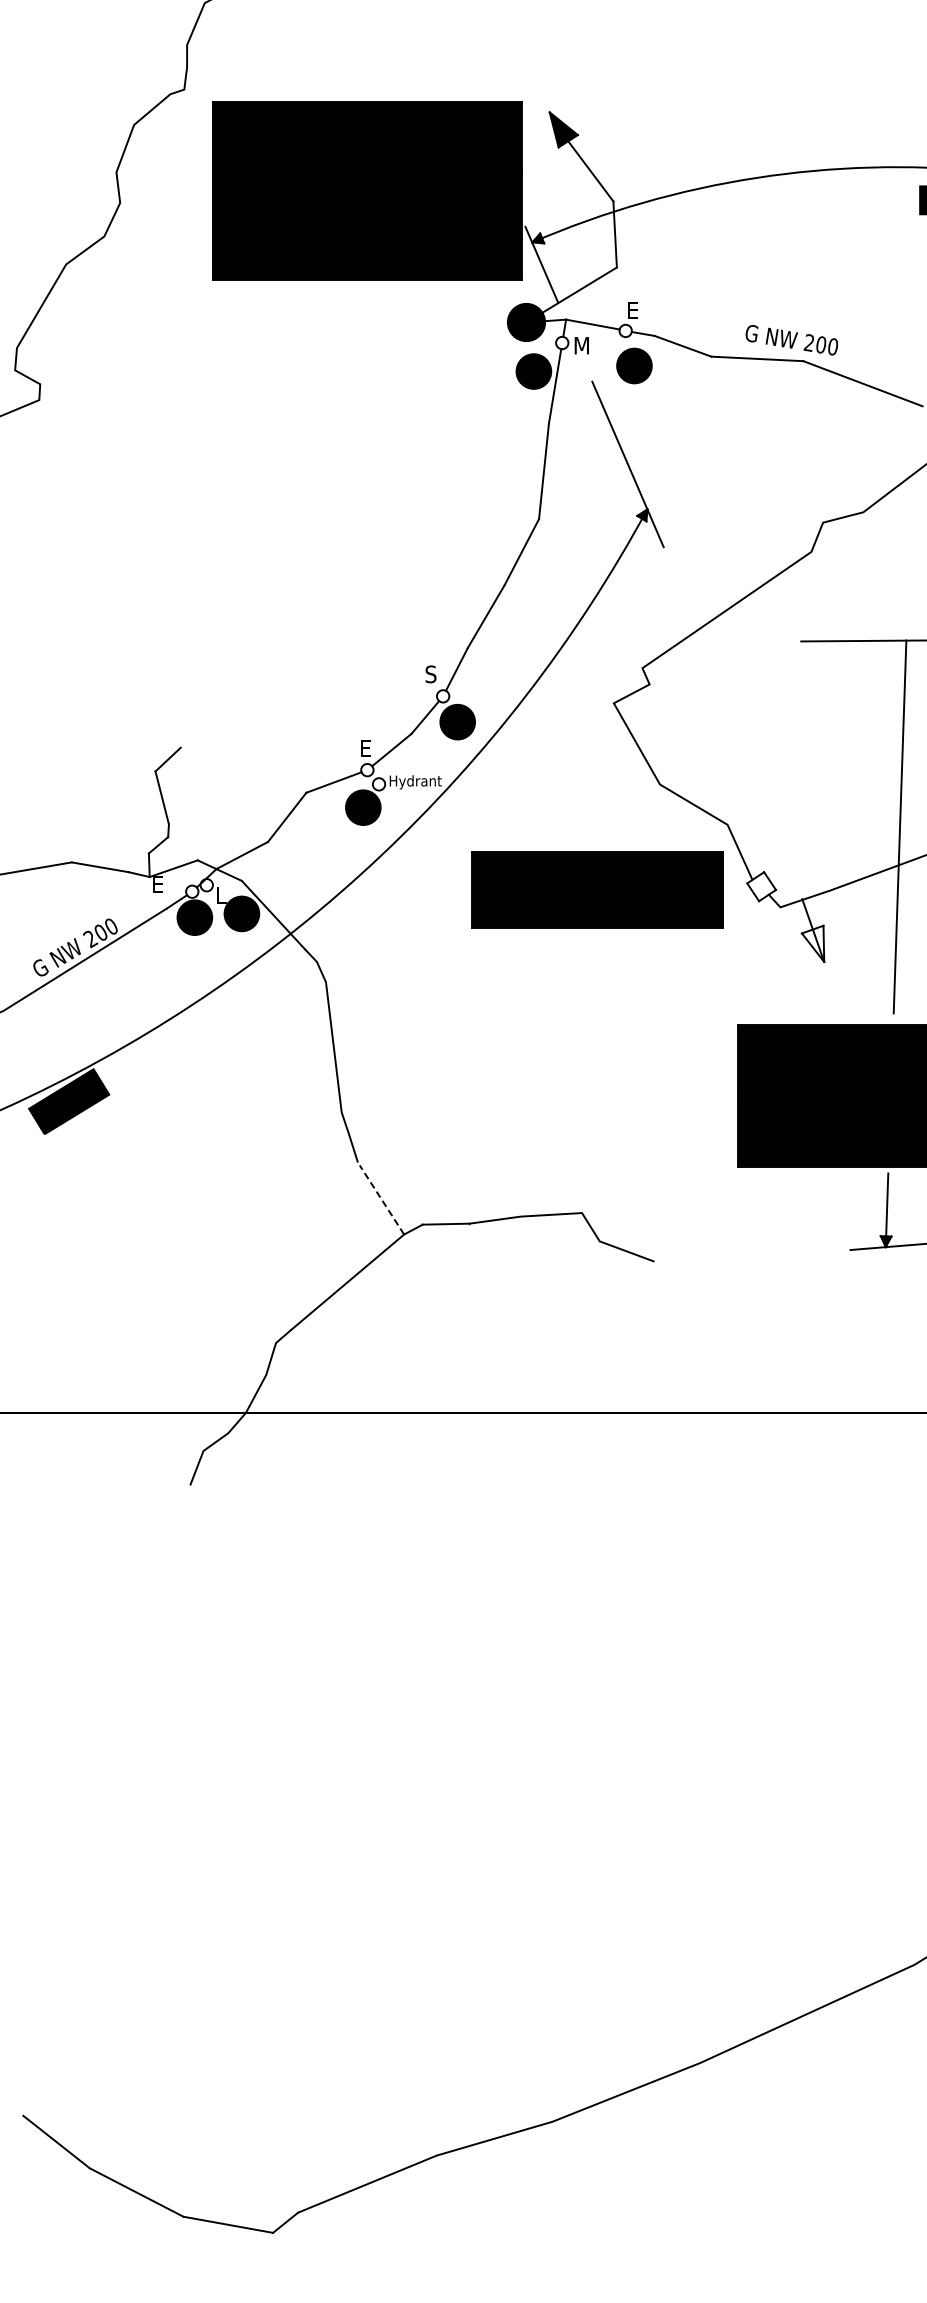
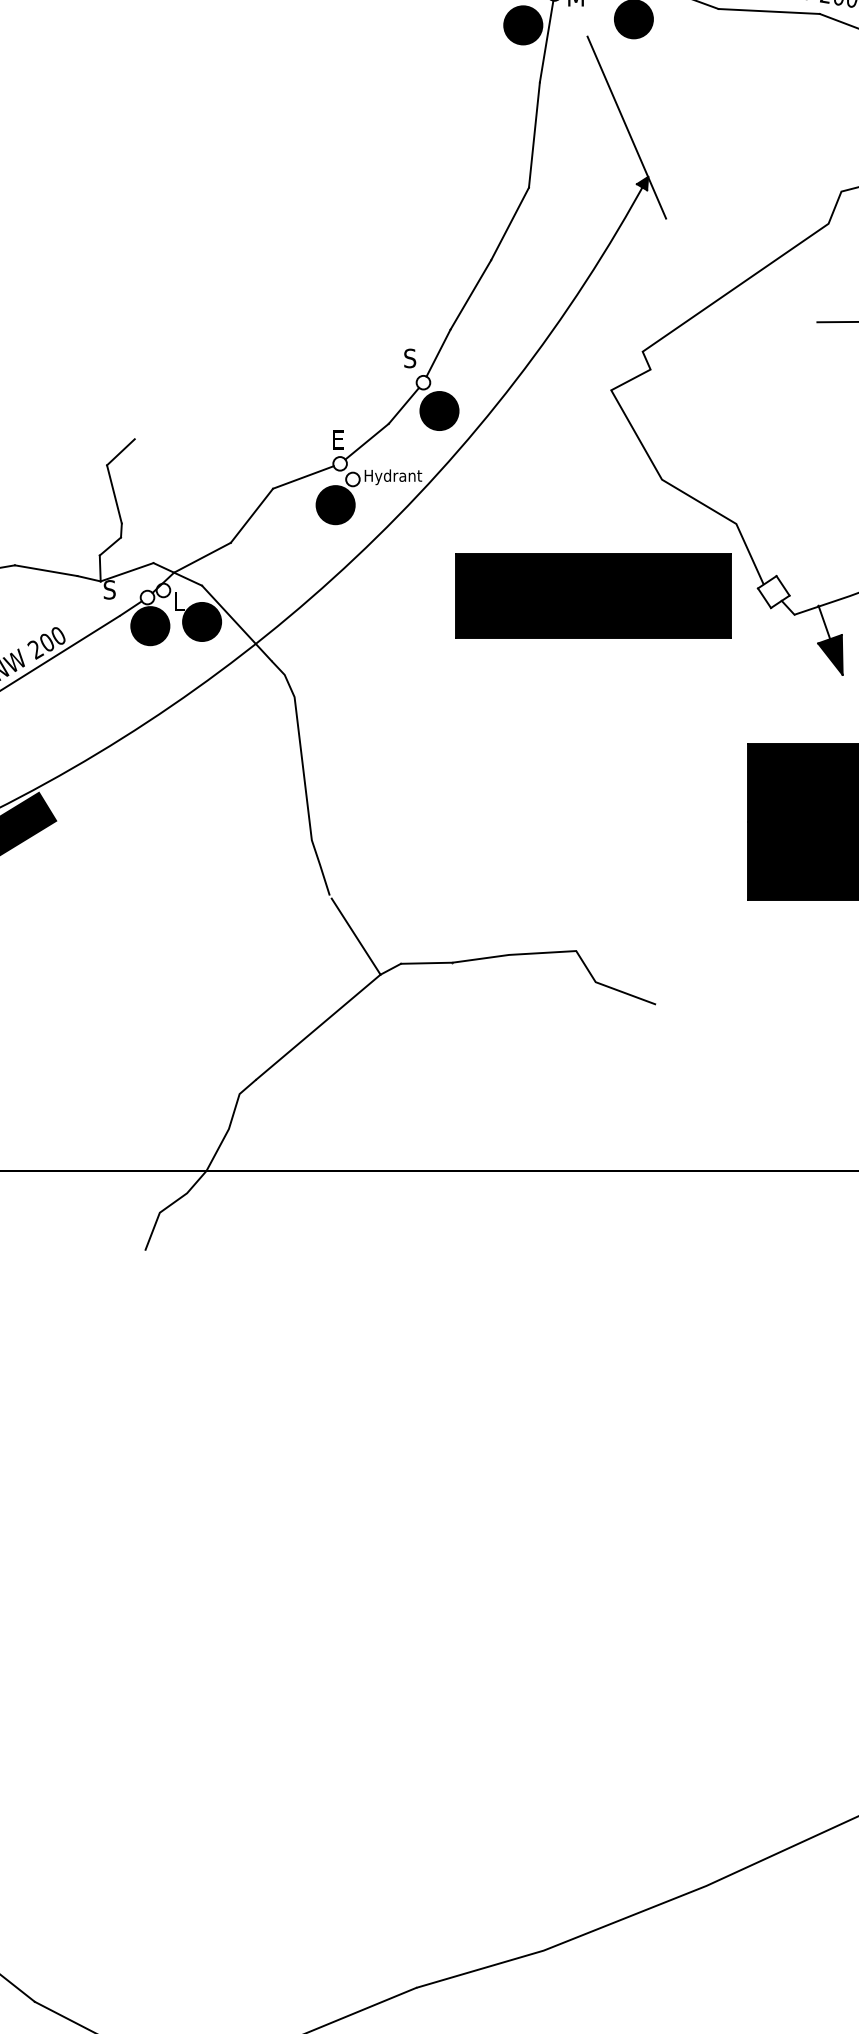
text: (157, 884) -> (109, 589), E -> S
fill: (812, 943) -> (829, 654), added
line: (381, 1199) -> (355, 936), dashed -> solid

